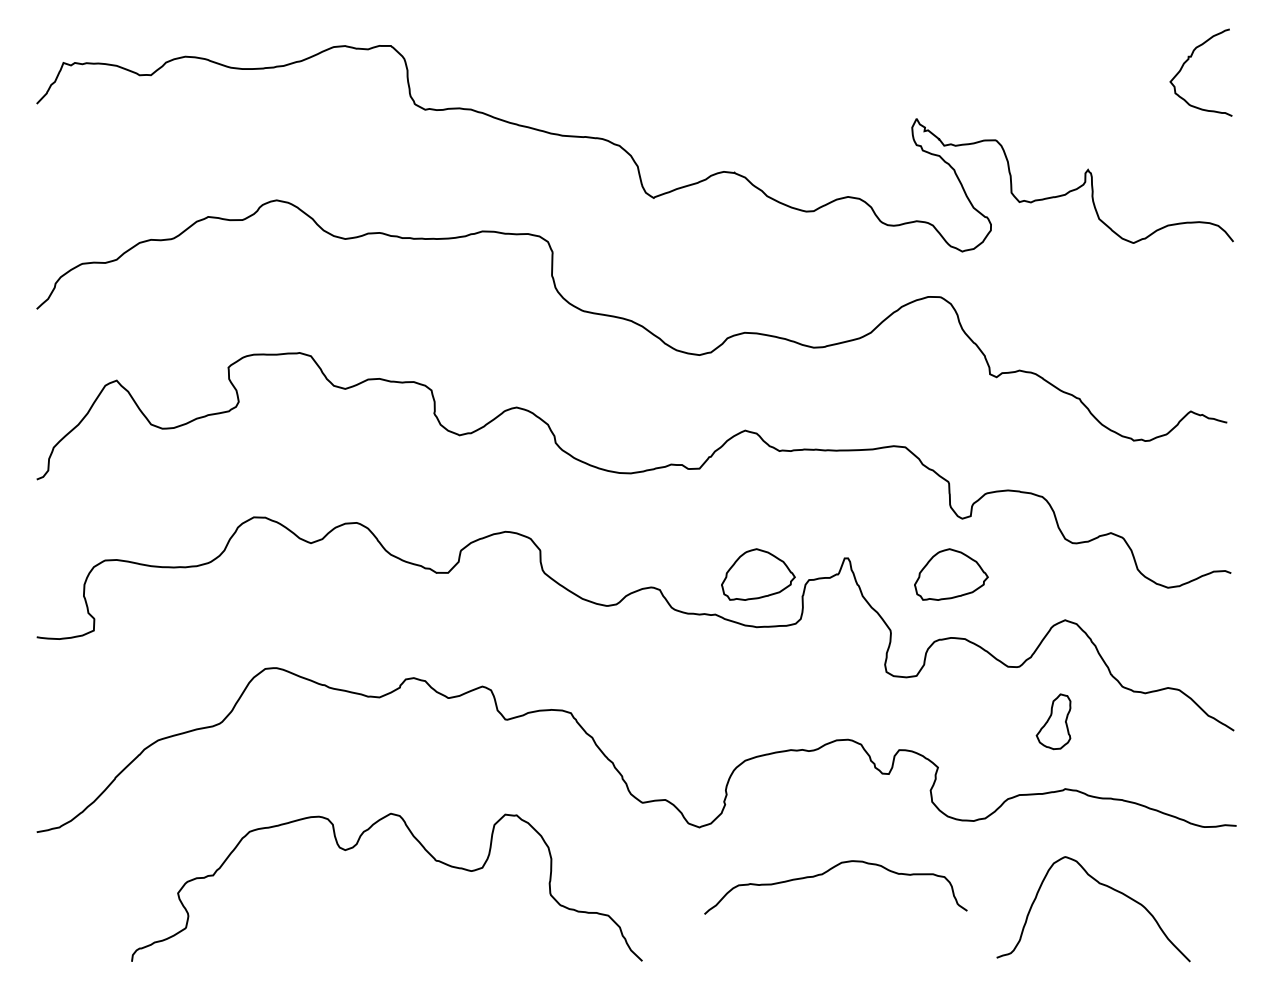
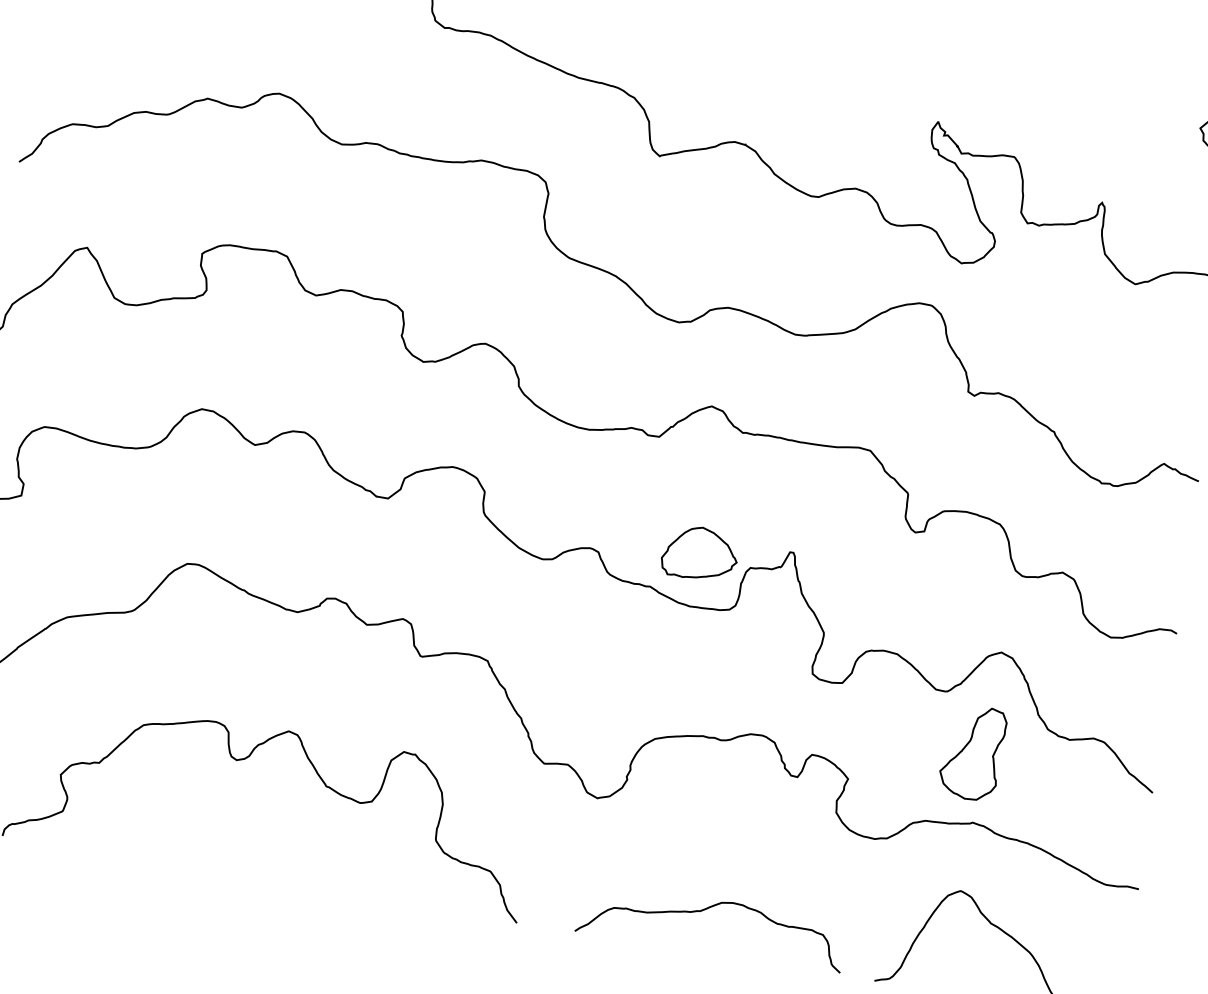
part: (951, 574) -> (894, 586), removed
part: (1053, 721) -> (972, 752), size x1.67
curve: (827, 872) -> (705, 910), moved

